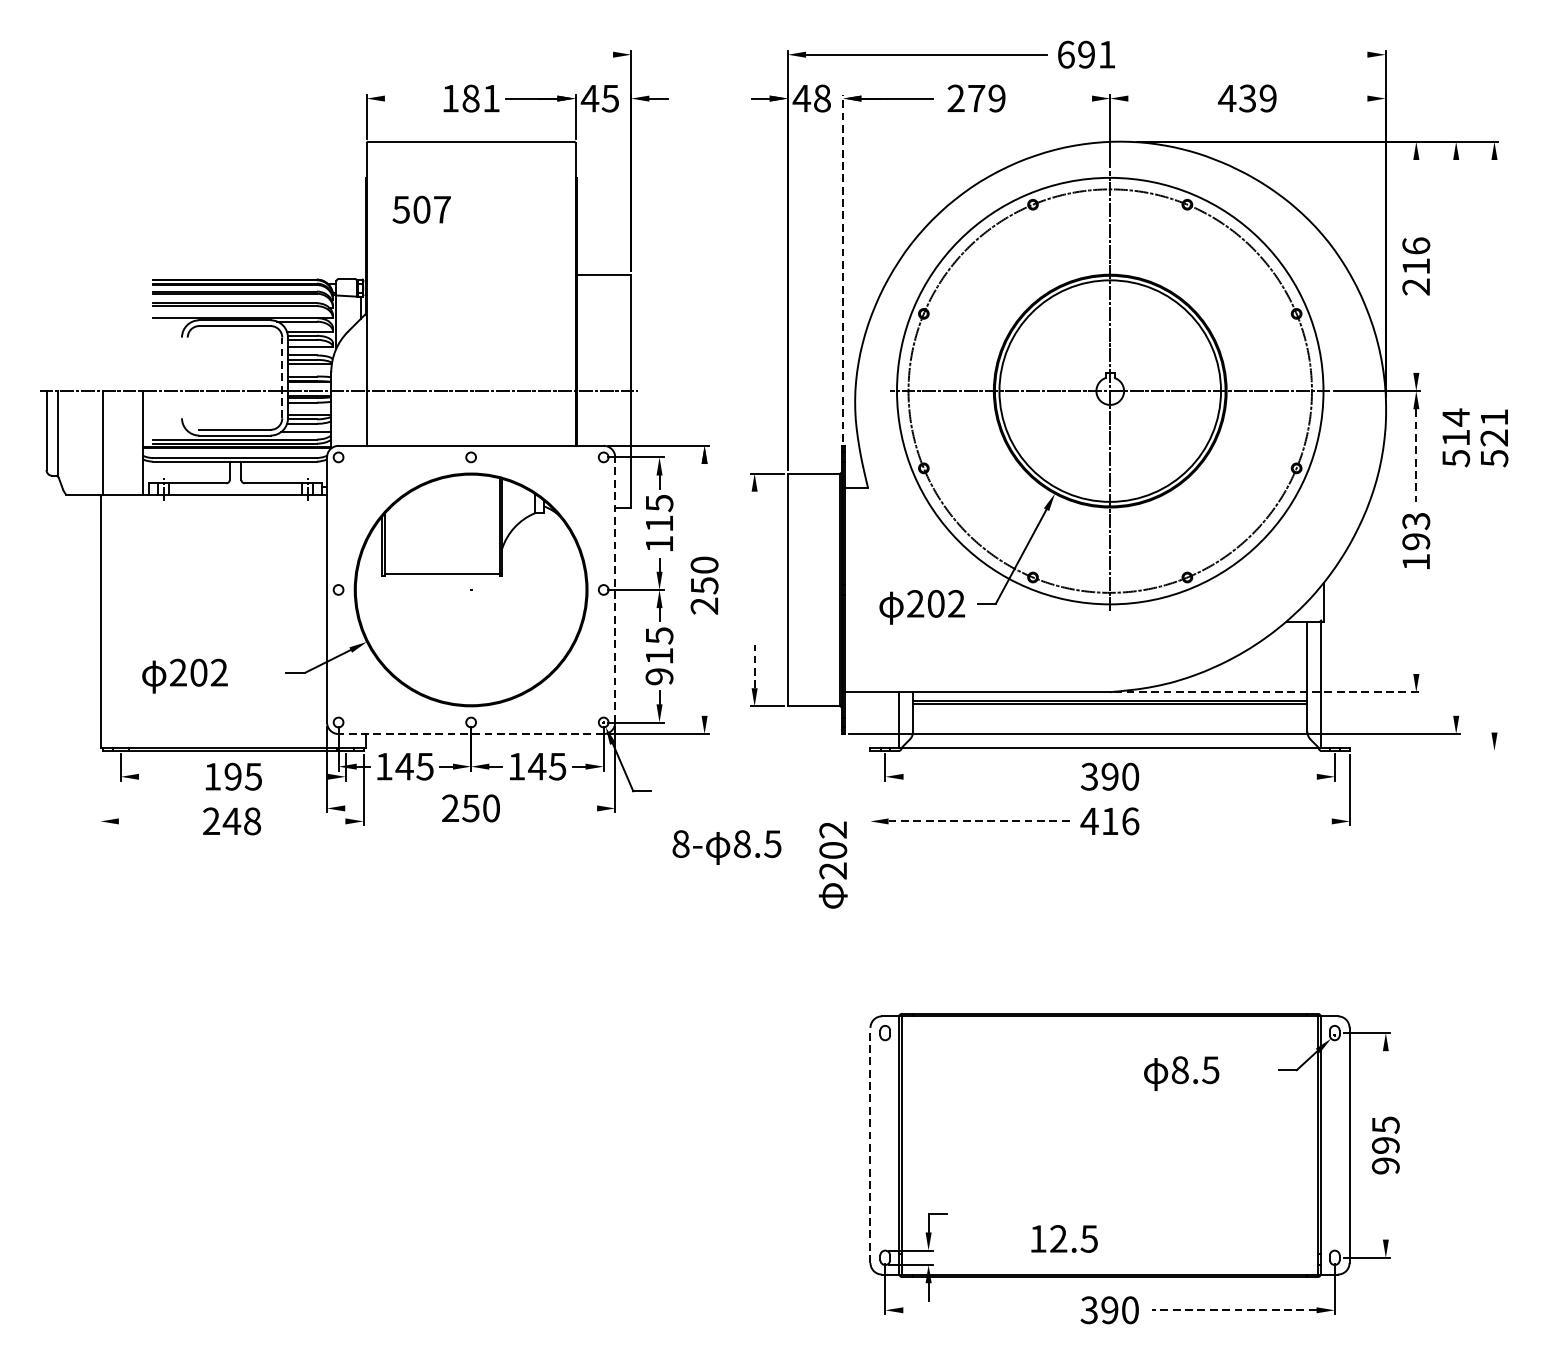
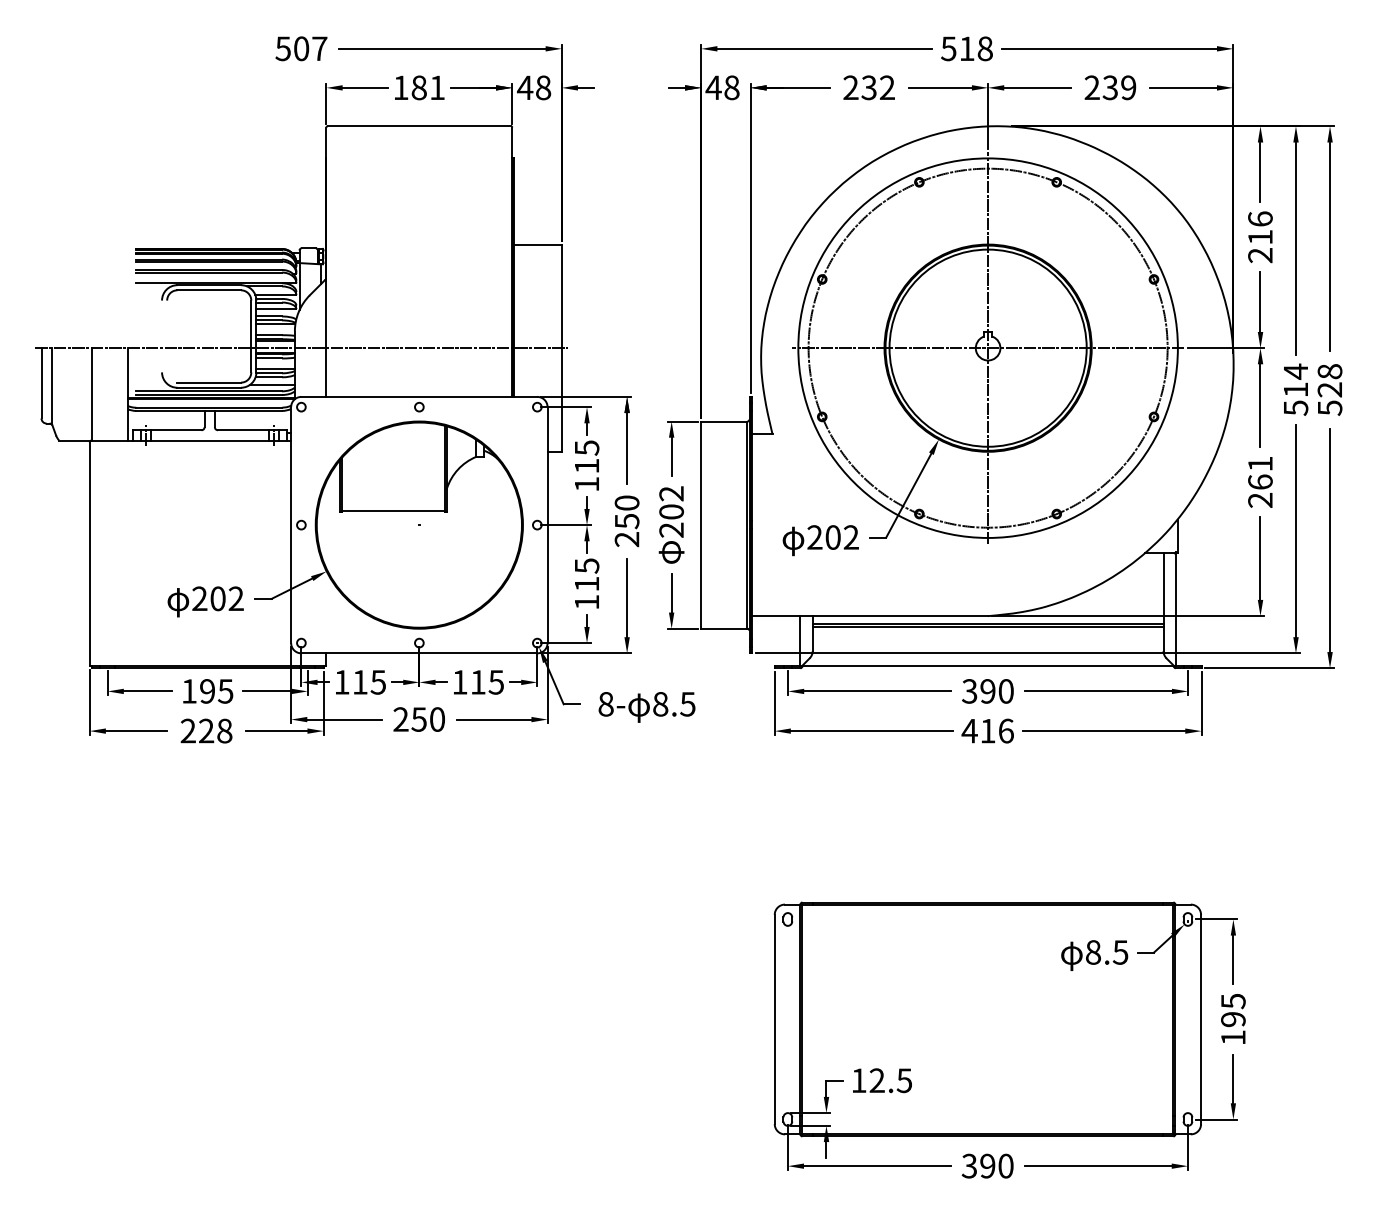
line: (496, 54) -> (441, 48), added
text: (1085, 54) -> (966, 48), 691 -> 518
line: (1246, 54) -> (1109, 48), added
line: (410, 98) -> (365, 87), added
text: (610, 98) -> (543, 87), 45 -> 48
text: (985, 98) -> (877, 87), 279 -> 232
line: (1055, 98) -> (939, 87), added
line: (1165, 98) -> (1037, 87), added
text: (1227, 98) -> (1092, 87), 439 -> 239
line: (1328, 98) -> (1182, 87), added
line: (1416, 193) -> (1260, 172), added
text: (421, 209) -> (301, 48), moved
line: (843, 267) -> (750, 238), dashed -> solid
line: (1494, 276) -> (1330, 246), added
line: (1455, 279) -> (1295, 248), added
line: (1416, 338) -> (1260, 301), added
line: (282, 377) -> (251, 336), dashed -> solid
text: (1493, 417) -> (1329, 371), 521 -> 528
line: (1416, 456) -> (1260, 406), dashed -> solid
line: (705, 503) -> (627, 448), added
line: (754, 512) -> (671, 456), added
text: (1416, 540) -> (1260, 481), 193 -> 261
line: (615, 590) -> (547, 525), dashed -> solid
line: (1455, 597) -> (1295, 531), added
line: (1494, 607) -> (1330, 540), added
line: (1416, 627) -> (1260, 558), added
line: (754, 666) -> (671, 593), dashed -> solid
line: (705, 671) -> (627, 597), added
text: (184, 675) -> (205, 601), moved
text: (658, 676) -> (586, 602), 915 -> 115
line: (1267, 692) -> (1128, 616), dashed -> solid
line: (471, 734) -> (419, 653), dashed -> solid
line: (1426, 751) -> (1269, 668), added
text: (404, 766) -> (360, 682), 145 -> 115
text: (537, 766) -> (478, 682), 145 -> 115
line: (165, 776) -> (147, 691), added
line: (299, 776) -> (266, 691), added
line: (985, 776) -> (877, 691), added
line: (1234, 776) -> (1098, 691), added
line: (100, 788) -> (89, 701), added
line: (870, 789) -> (774, 702), added
line: (387, 808) -> (344, 719), added
line: (554, 808) -> (493, 719), added
text: (231, 820) -> (206, 730), 248 -> 228
line: (153, 821) -> (136, 731), added
line: (310, 821) -> (276, 731), added
line: (979, 821) -> (871, 731), dashed -> solid
line: (1241, 821) -> (1104, 731), added
text: (726, 847) -> (646, 707), moved
text: (833, 864) -> (671, 524), moved
text: (1181, 1073) -> (1094, 955), moved
line: (1385, 1078) -> (1233, 959), added
line: (870, 1145) -> (774, 1019), dashed -> solid
text: (1385, 1165) -> (1233, 1037), 995 -> 195
line: (1385, 1211) -> (1233, 1078), added
text: (1064, 1238) -> (882, 1080), moved
line: (984, 1310) -> (876, 1166), added
line: (1233, 1310) -> (1097, 1166), dashed -> solid

